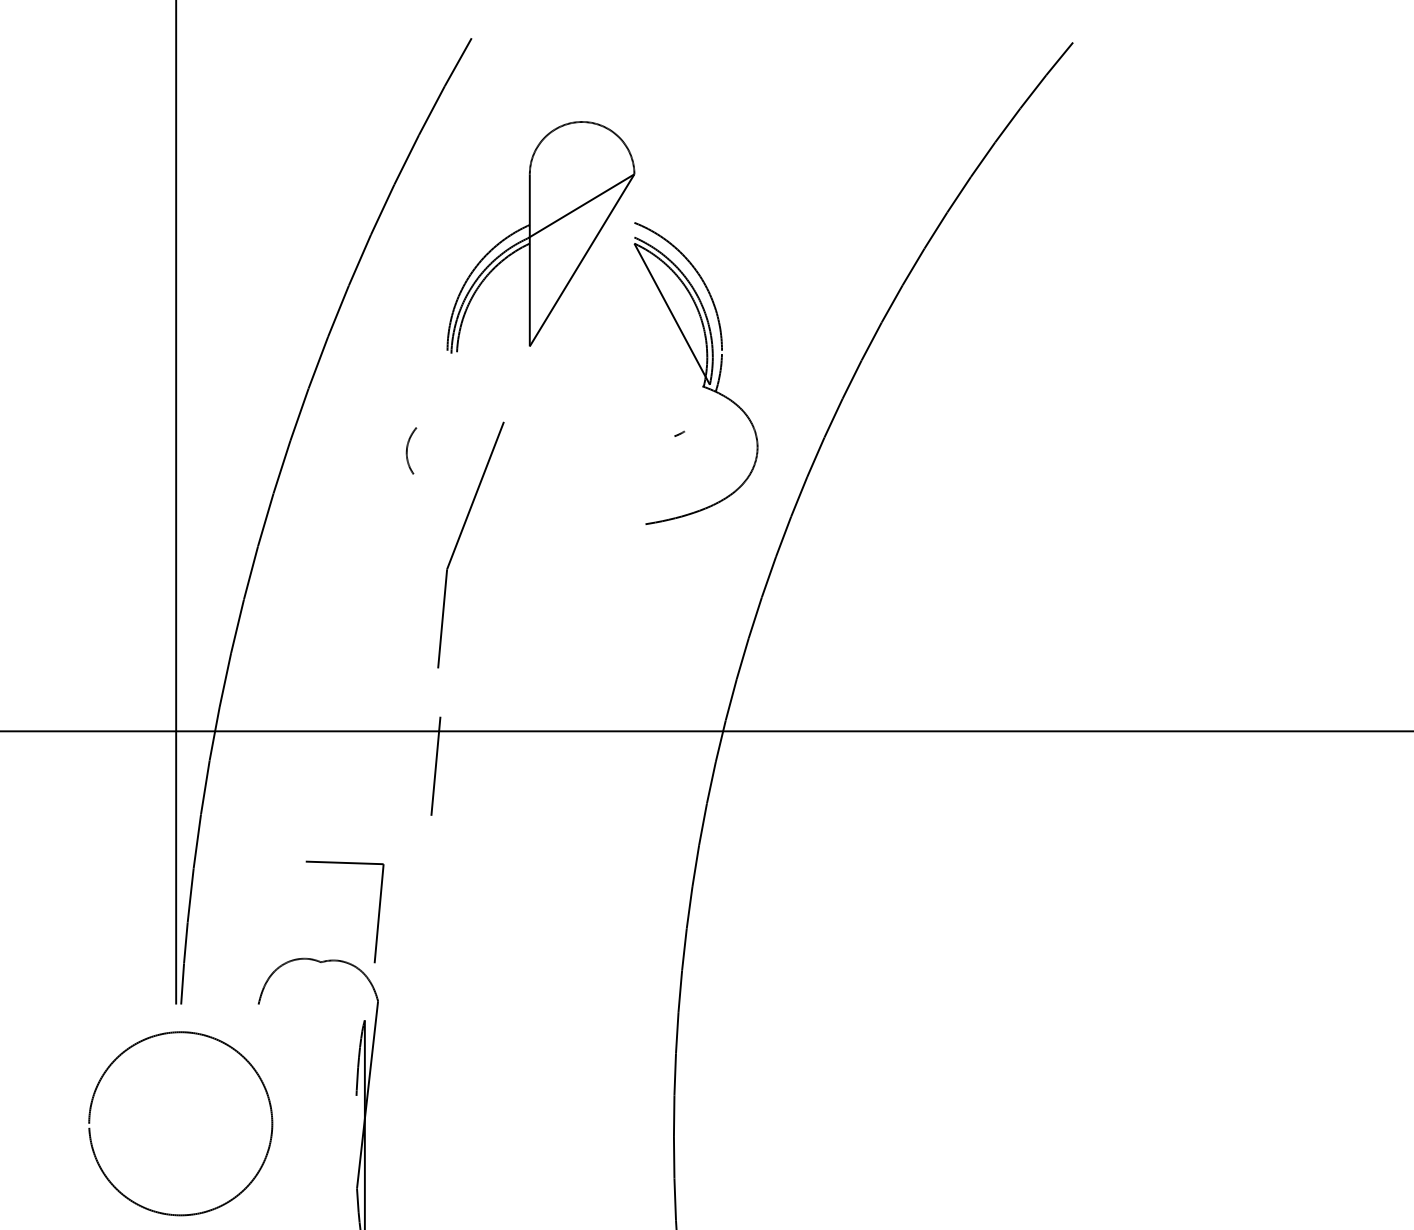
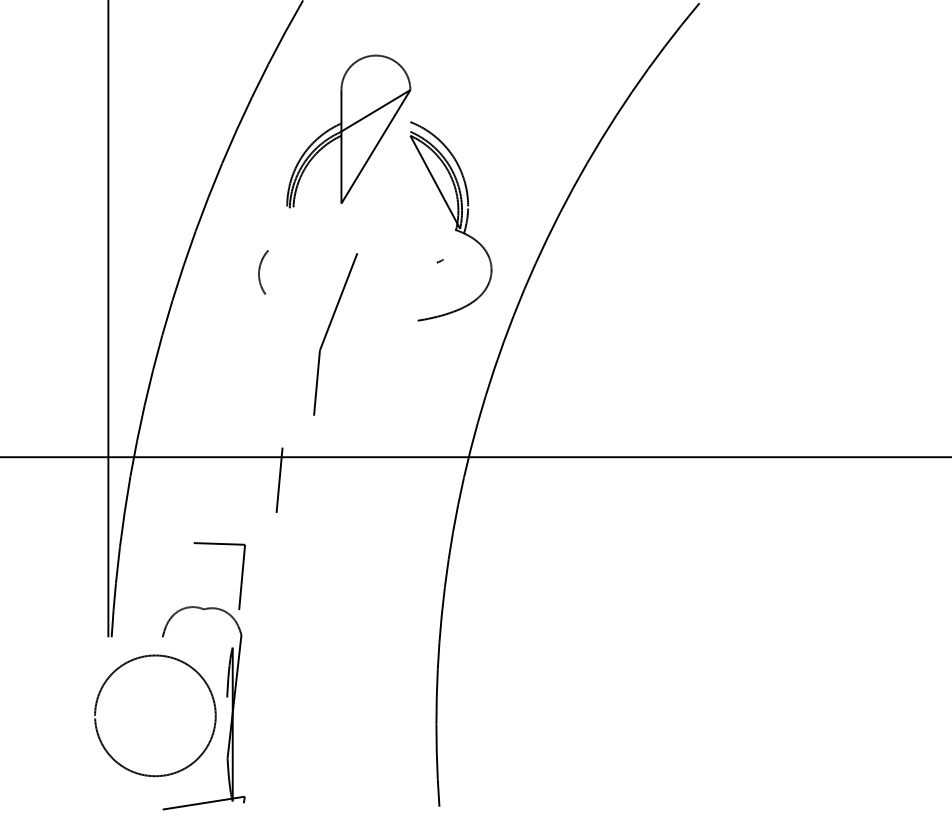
part: (411, 451) -> (263, 272), size x1.43
part: (460, 540) -> (328, 331), moved
part: (167, 1035) -> (146, 657), moved

